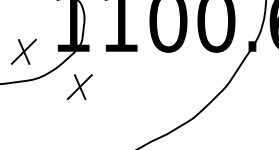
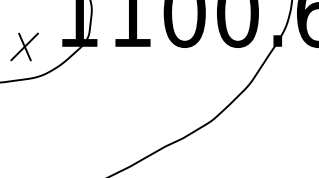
part: (79, 86) -> (86, 85), removed

